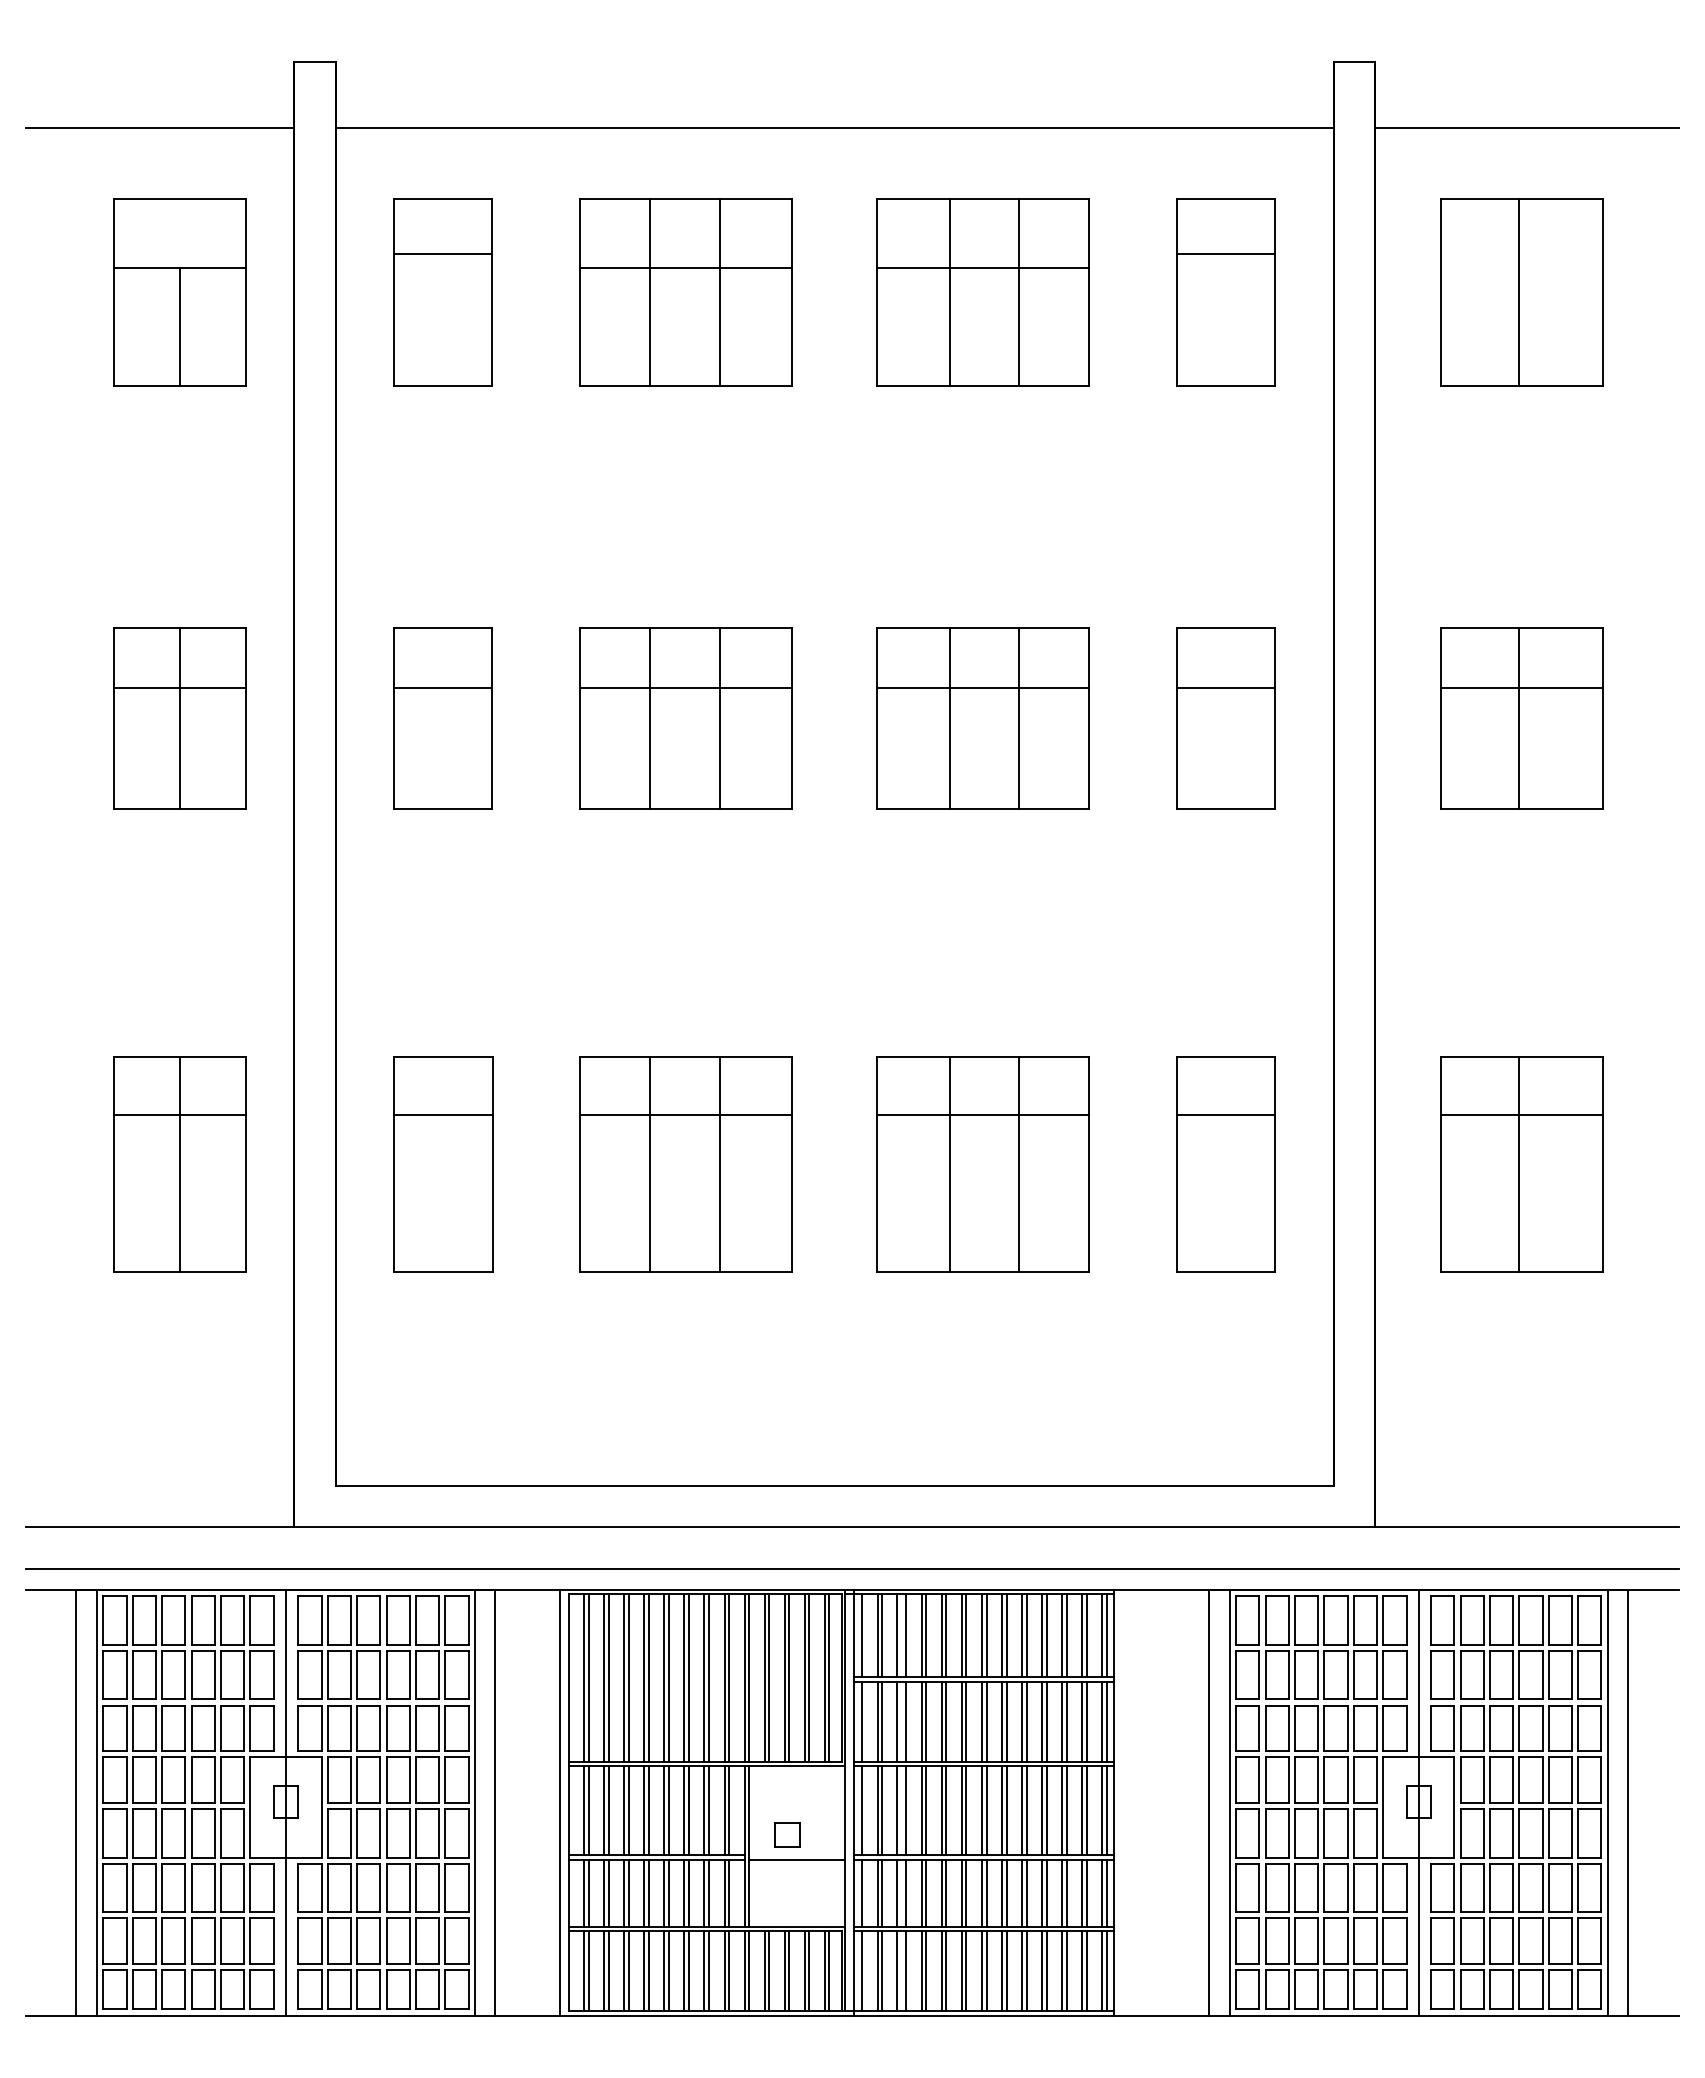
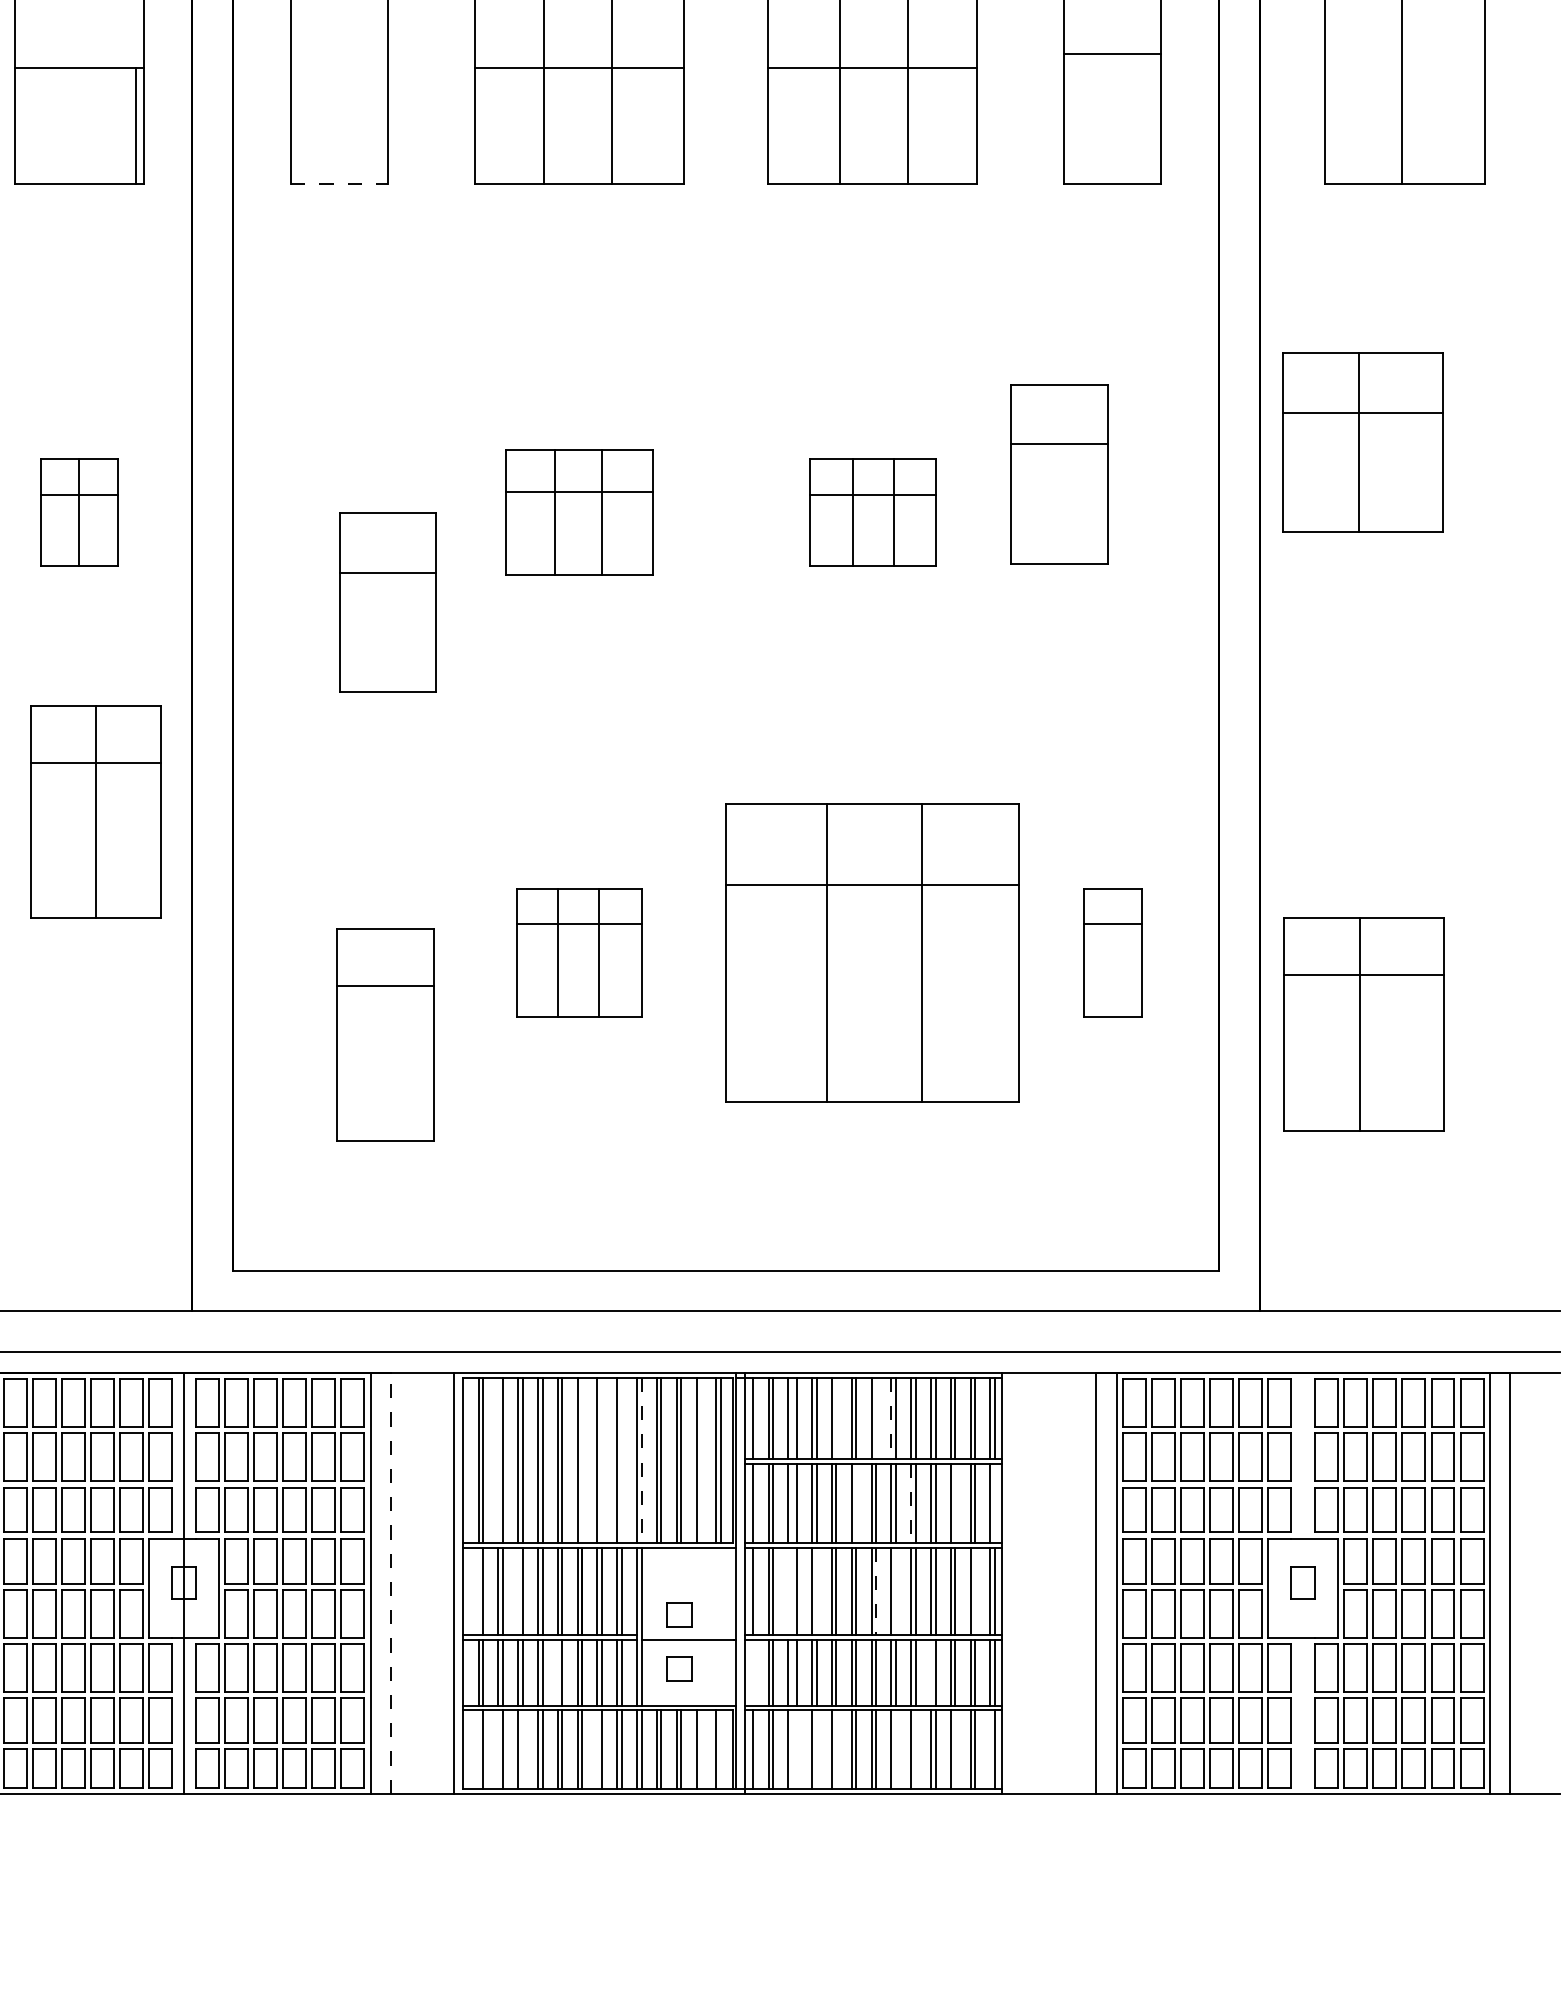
line: (443, 254) -> (339, 54), removed
line: (180, 326) -> (136, 125), moved
line: (443, 385) -> (339, 183), solid -> dashed
part: (179, 718) -> (78, 512), size x0.6
part: (442, 718) -> (387, 602), moved
part: (685, 718) -> (578, 512), size x0.7
part: (982, 718) -> (872, 512), size x0.6
part: (1225, 718) -> (1058, 473), moved
part: (1521, 718) -> (1362, 442), moved
part: (179, 1164) -> (95, 811), moved
part: (443, 1164) -> (385, 1035), moved
part: (685, 1164) -> (578, 953), size x0.6
part: (982, 1164) -> (872, 953), size x1.4
part: (1225, 1164) -> (1112, 953), size x0.6
part: (1521, 1164) -> (1363, 1024), moved
line: (946, 1635) -> (836, 1418), removed
line: (986, 1635) -> (876, 1418), removed
line: (1001, 1636) -> (890, 1419), solid -> dashed
line: (604, 1677) -> (498, 1459), removed
line: (688, 1677) -> (581, 1459), removed
line: (709, 1677) -> (602, 1459), removed
line: (729, 1677) -> (622, 1459), removed
line: (809, 1677) -> (701, 1459), removed
line: (749, 1678) -> (641, 1460), solid -> dashed
line: (966, 1721) -> (856, 1503), removed
line: (1066, 1721) -> (955, 1503), removed
line: (1106, 1721) -> (994, 1503), removed
line: (1022, 1722) -> (911, 1504), solid -> dashed
line: (495, 1802) -> (391, 1583), solid -> dashed
line: (1418, 1802) -> (1302, 1583), removed
line: (584, 1810) -> (478, 1591), removed
line: (624, 1810) -> (518, 1591), removed
line: (897, 1810) -> (788, 1591), removed
line: (926, 1810) -> (816, 1591), removed
line: (1006, 1810) -> (895, 1591), removed
line: (1086, 1810) -> (974, 1591), removed
line: (986, 1811) -> (876, 1592), solid -> dashed
part: (787, 1888) -> (679, 1668), added
line: (664, 1892) -> (557, 1672), removed
line: (862, 1892) -> (753, 1672), removed
line: (1042, 1892) -> (931, 1672), removed
line: (584, 1971) -> (478, 1750), removed
line: (604, 1971) -> (498, 1750), removed
line: (628, 1971) -> (522, 1750), removed
line: (704, 1971) -> (597, 1750), removed
line: (809, 1971) -> (701, 1750), removed
line: (829, 1971) -> (720, 1750), removed
line: (906, 1971) -> (797, 1750), removed
line: (926, 1971) -> (816, 1750), removed
line: (946, 1971) -> (836, 1750), removed
line: (1006, 1971) -> (895, 1750), removed
line: (1026, 1971) -> (915, 1750), removed
line: (1066, 1971) -> (955, 1750), removed
line: (1102, 1971) -> (990, 1750), removed

